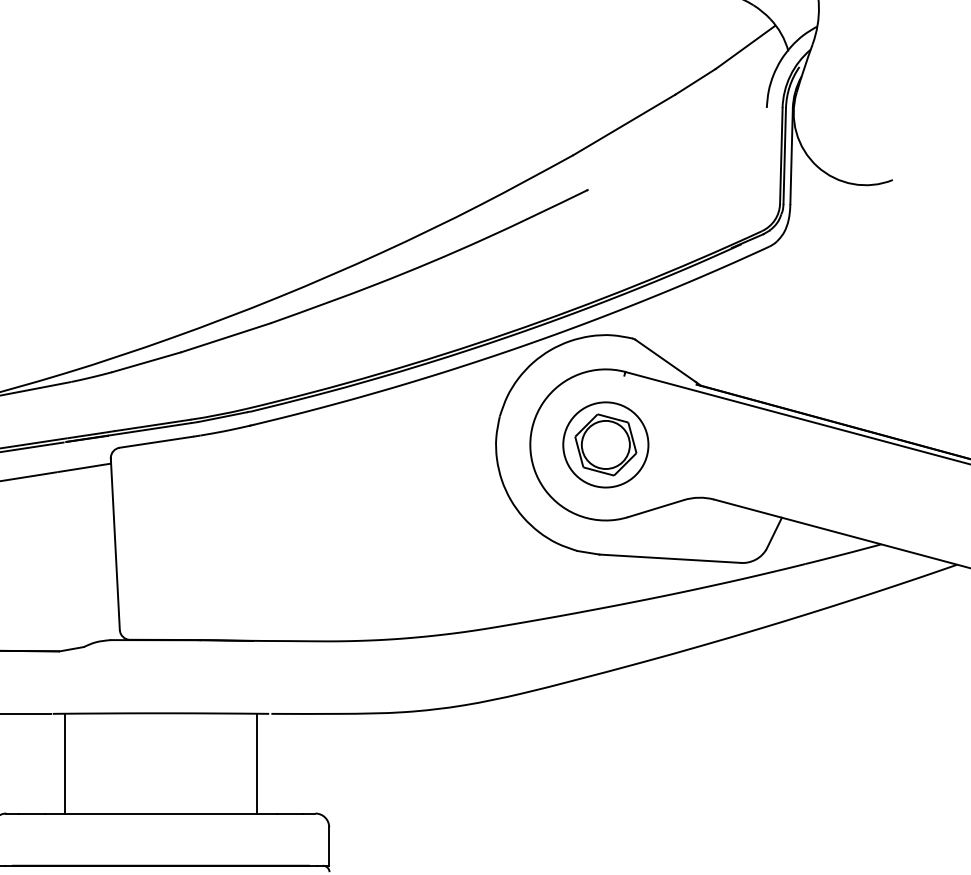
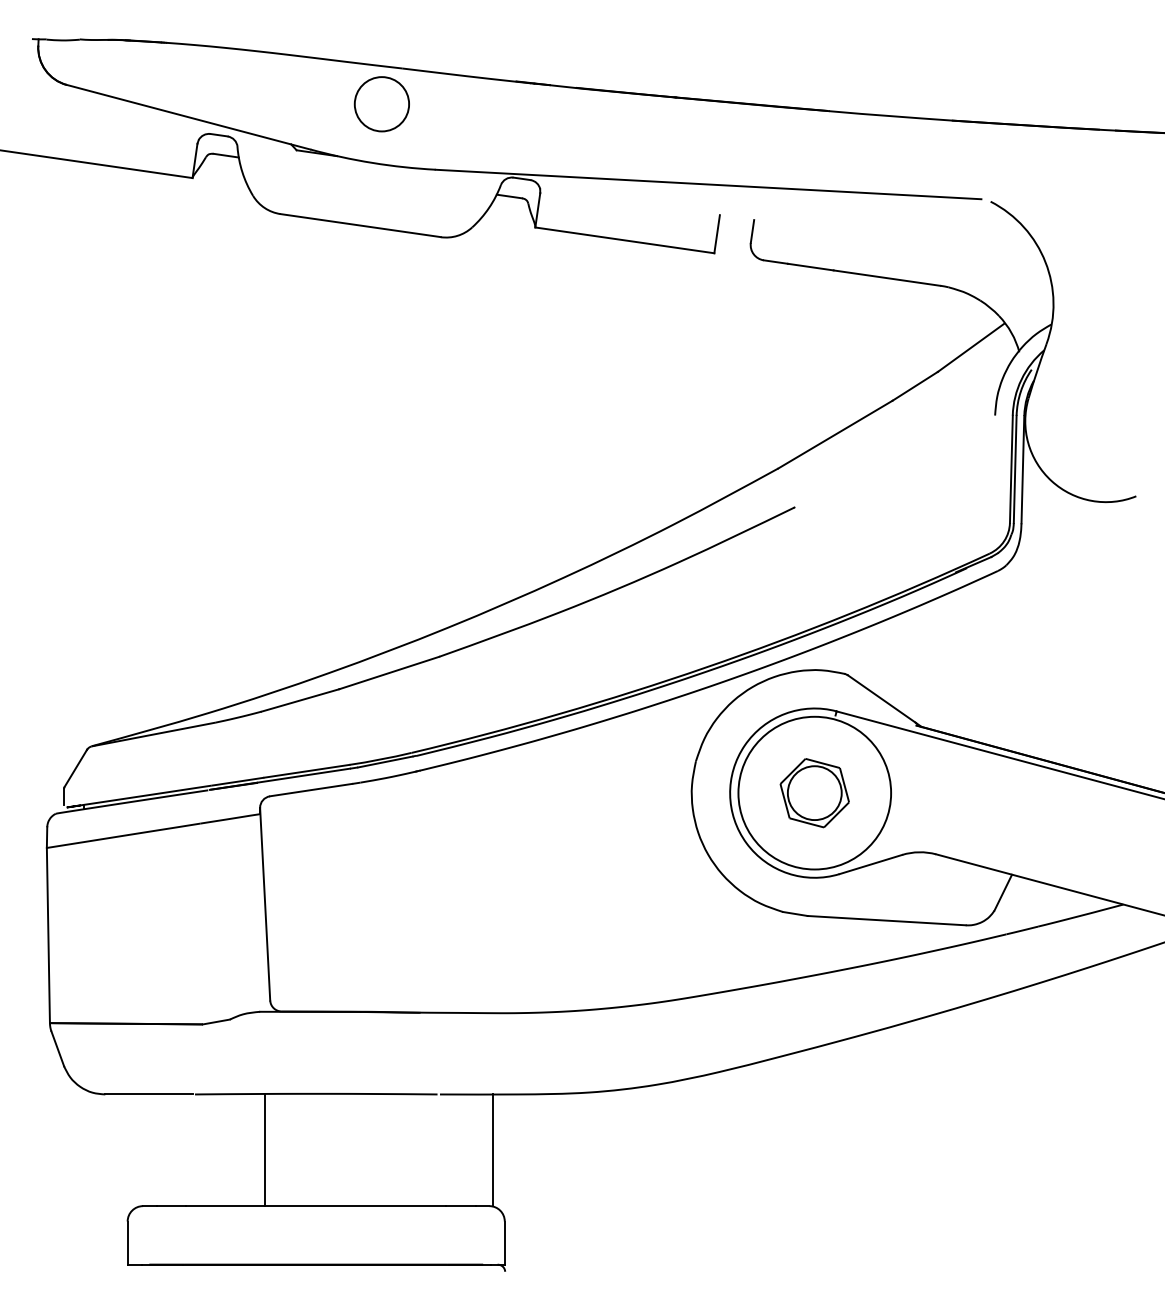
circle: (605, 444) -> (814, 792), size x1.6
line: (64, 763) -> (265, 1150), moved
line: (256, 763) -> (492, 1150), moved

